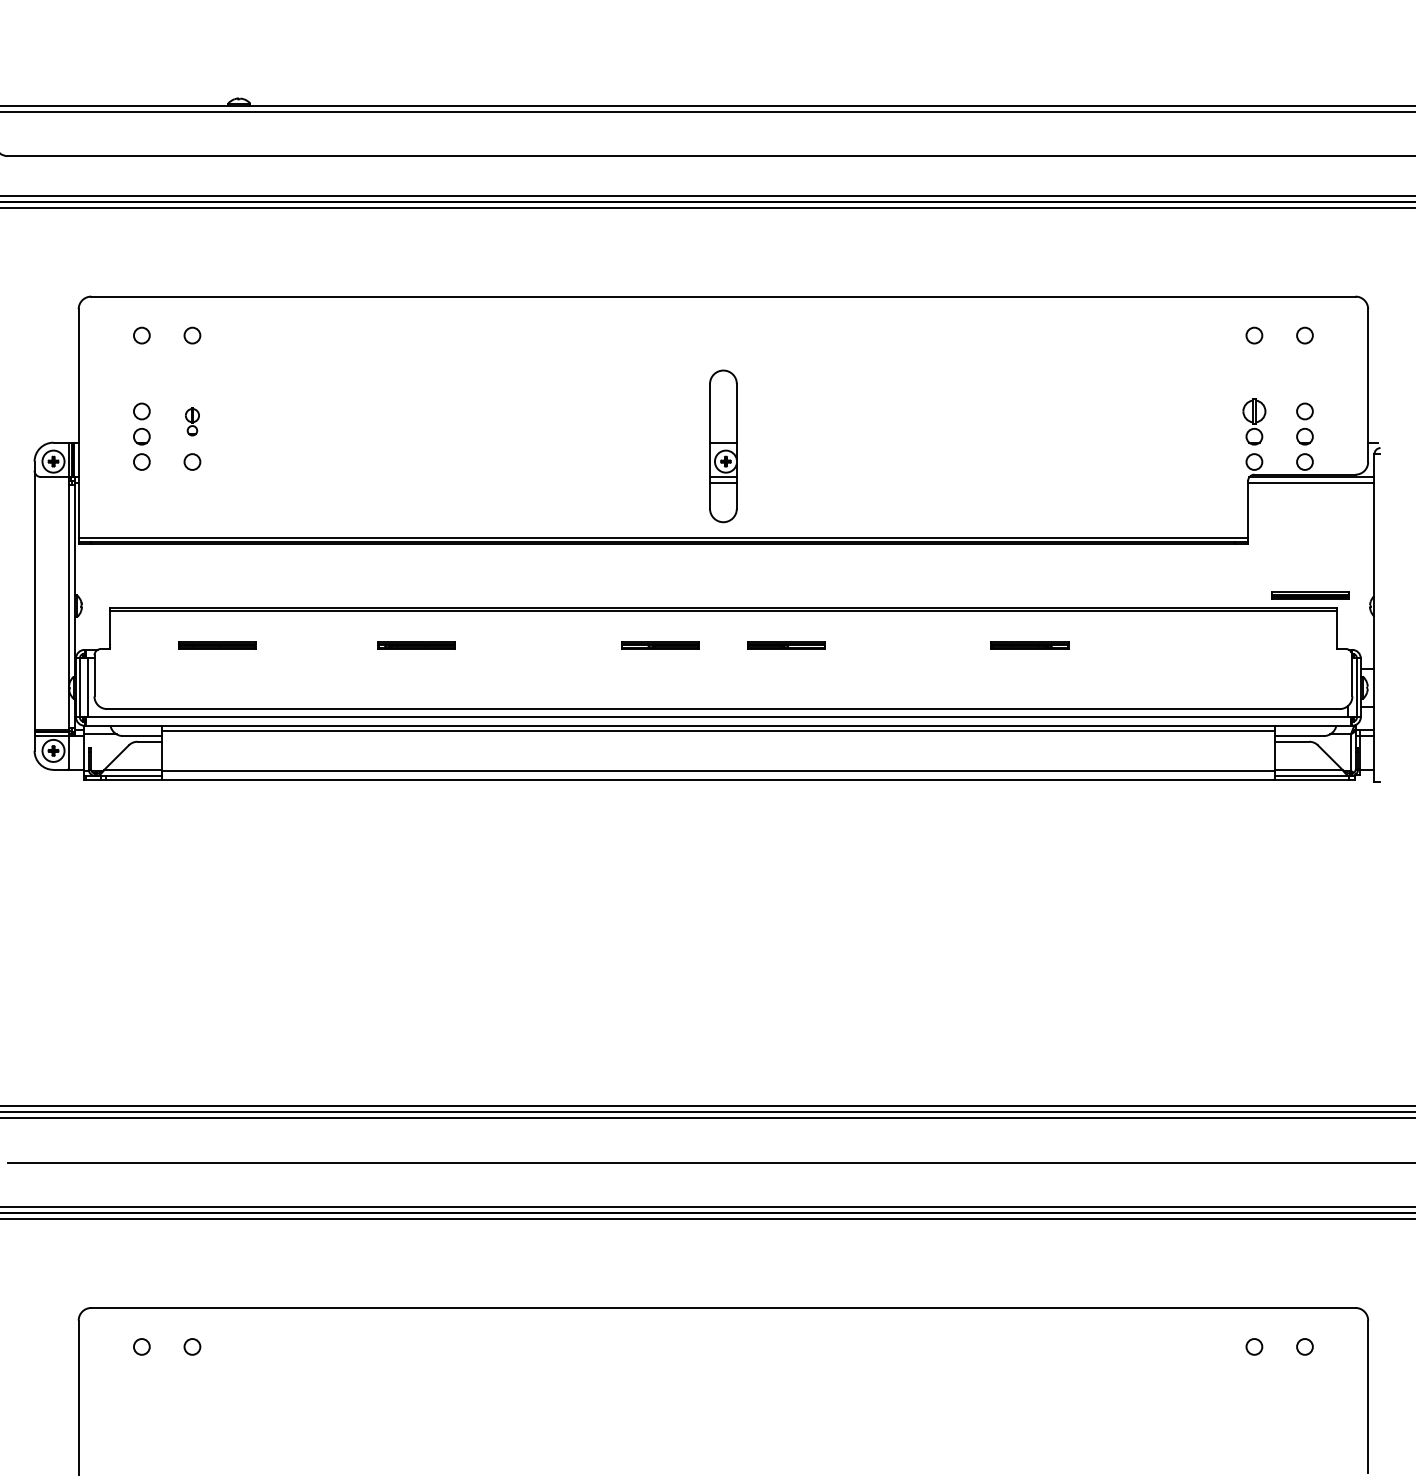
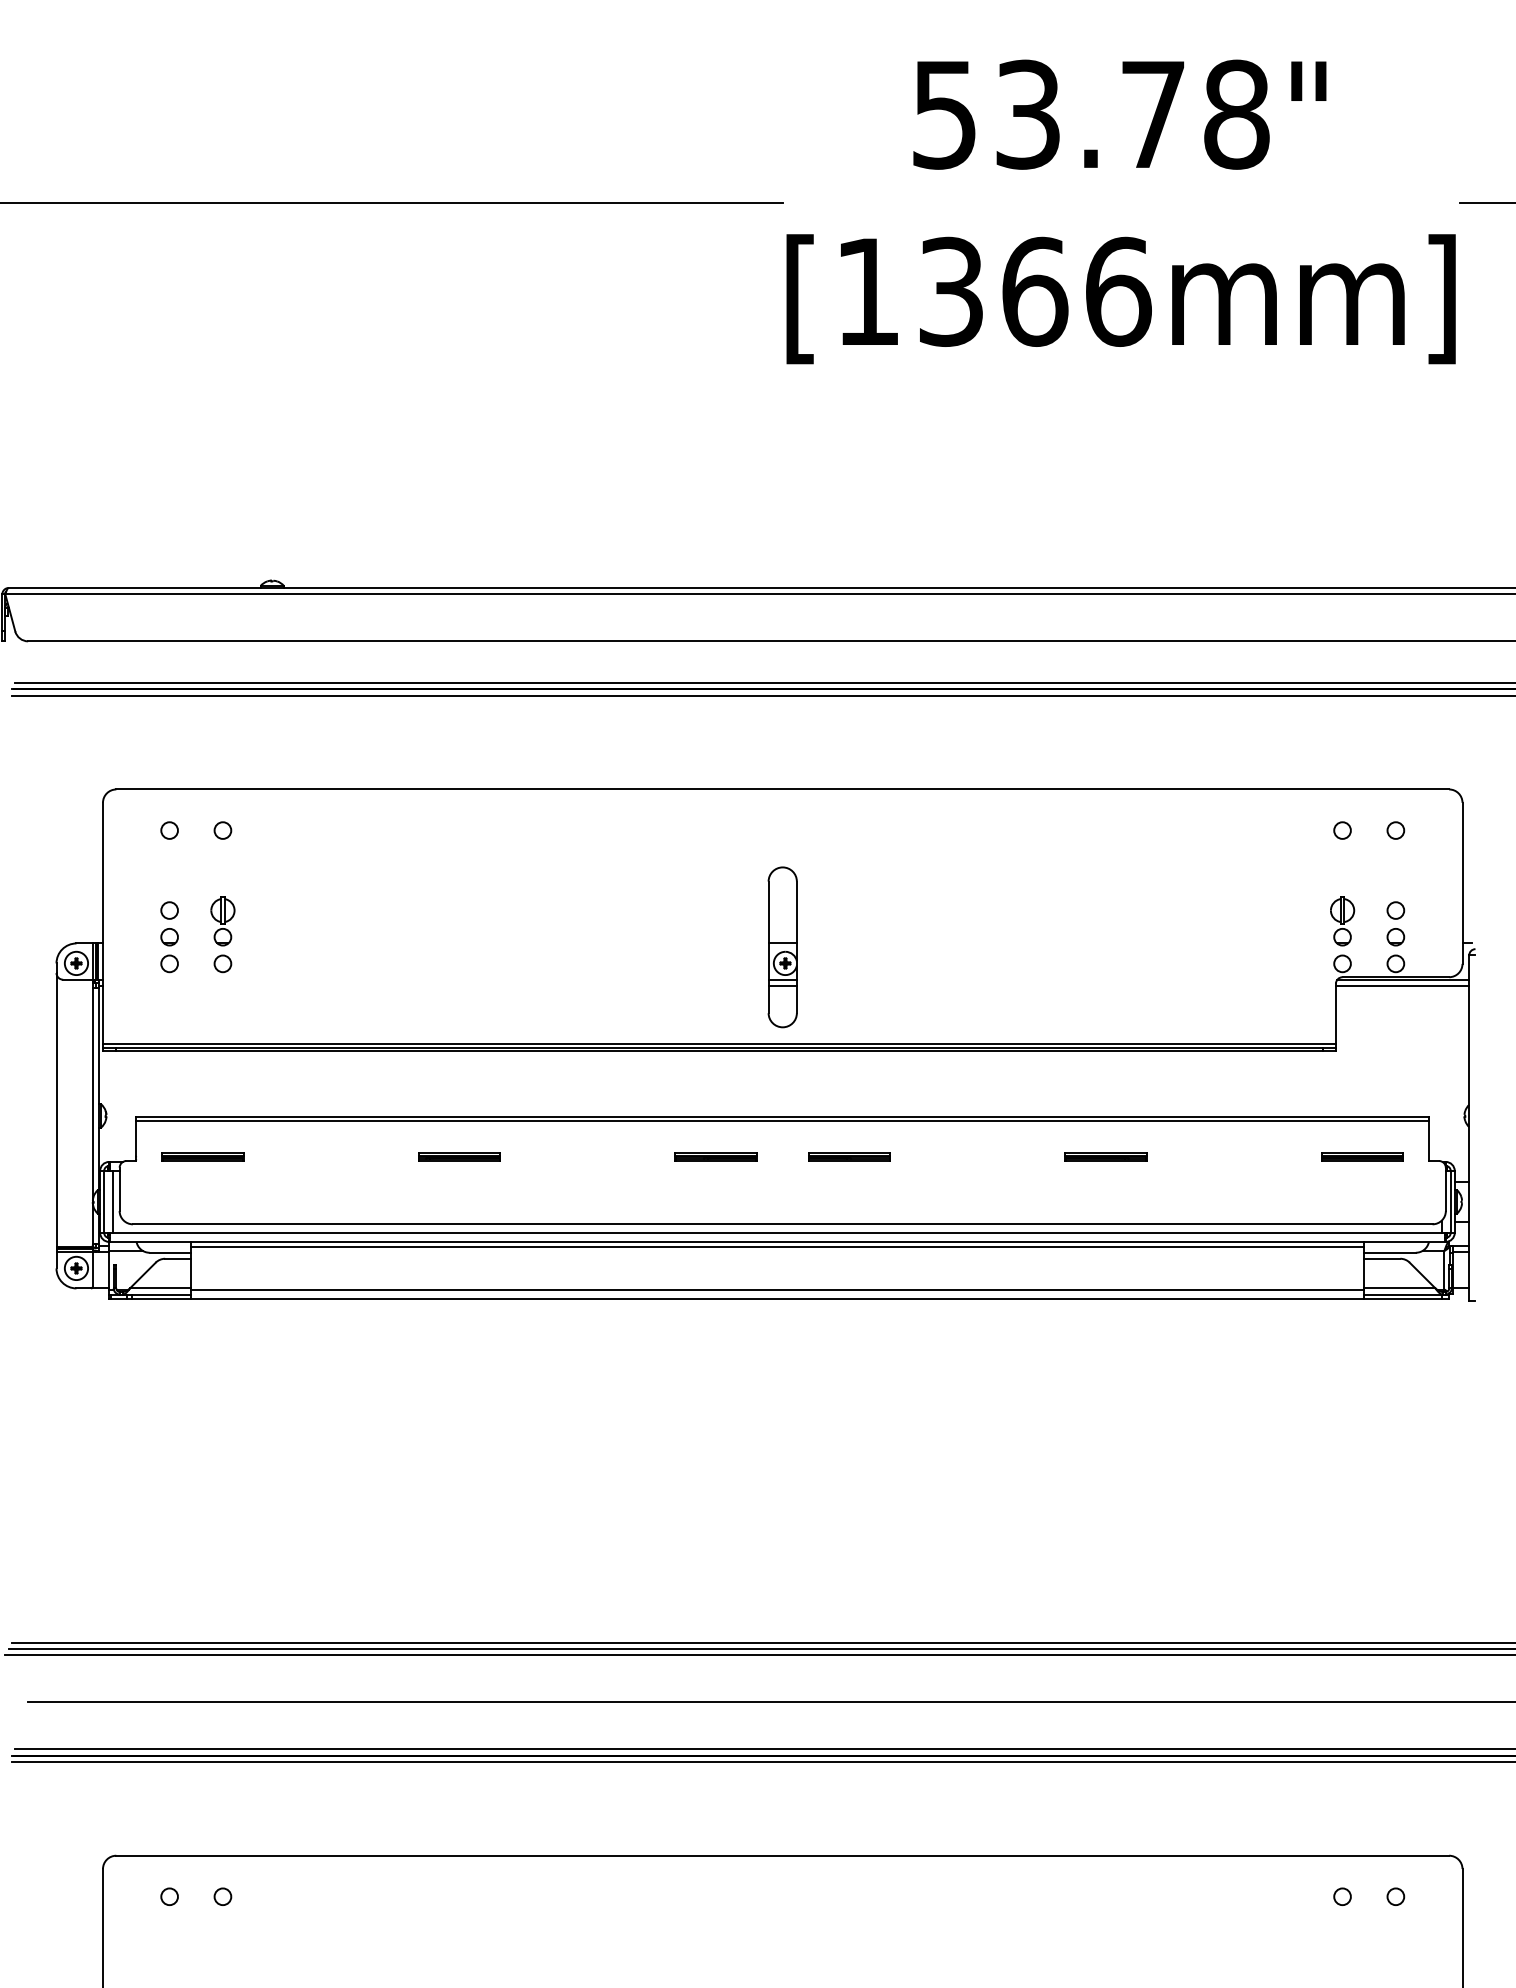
part: (192, 421) -> (222, 921), size x1.67
part: (1310, 595) -> (1362, 1156), moved
part: (216, 644) -> (202, 1156), moved

